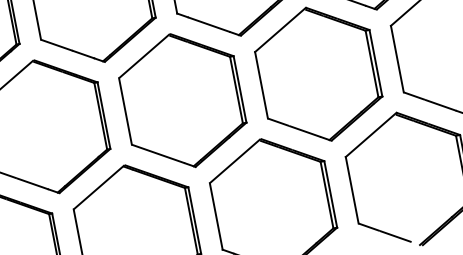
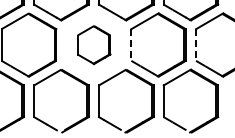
line: (398, 59) -> (196, 45), solid -> dashed
line: (261, 86) -> (131, 45), solid -> dashed
part: (183, 99) -> (94, 44), size x0.6

